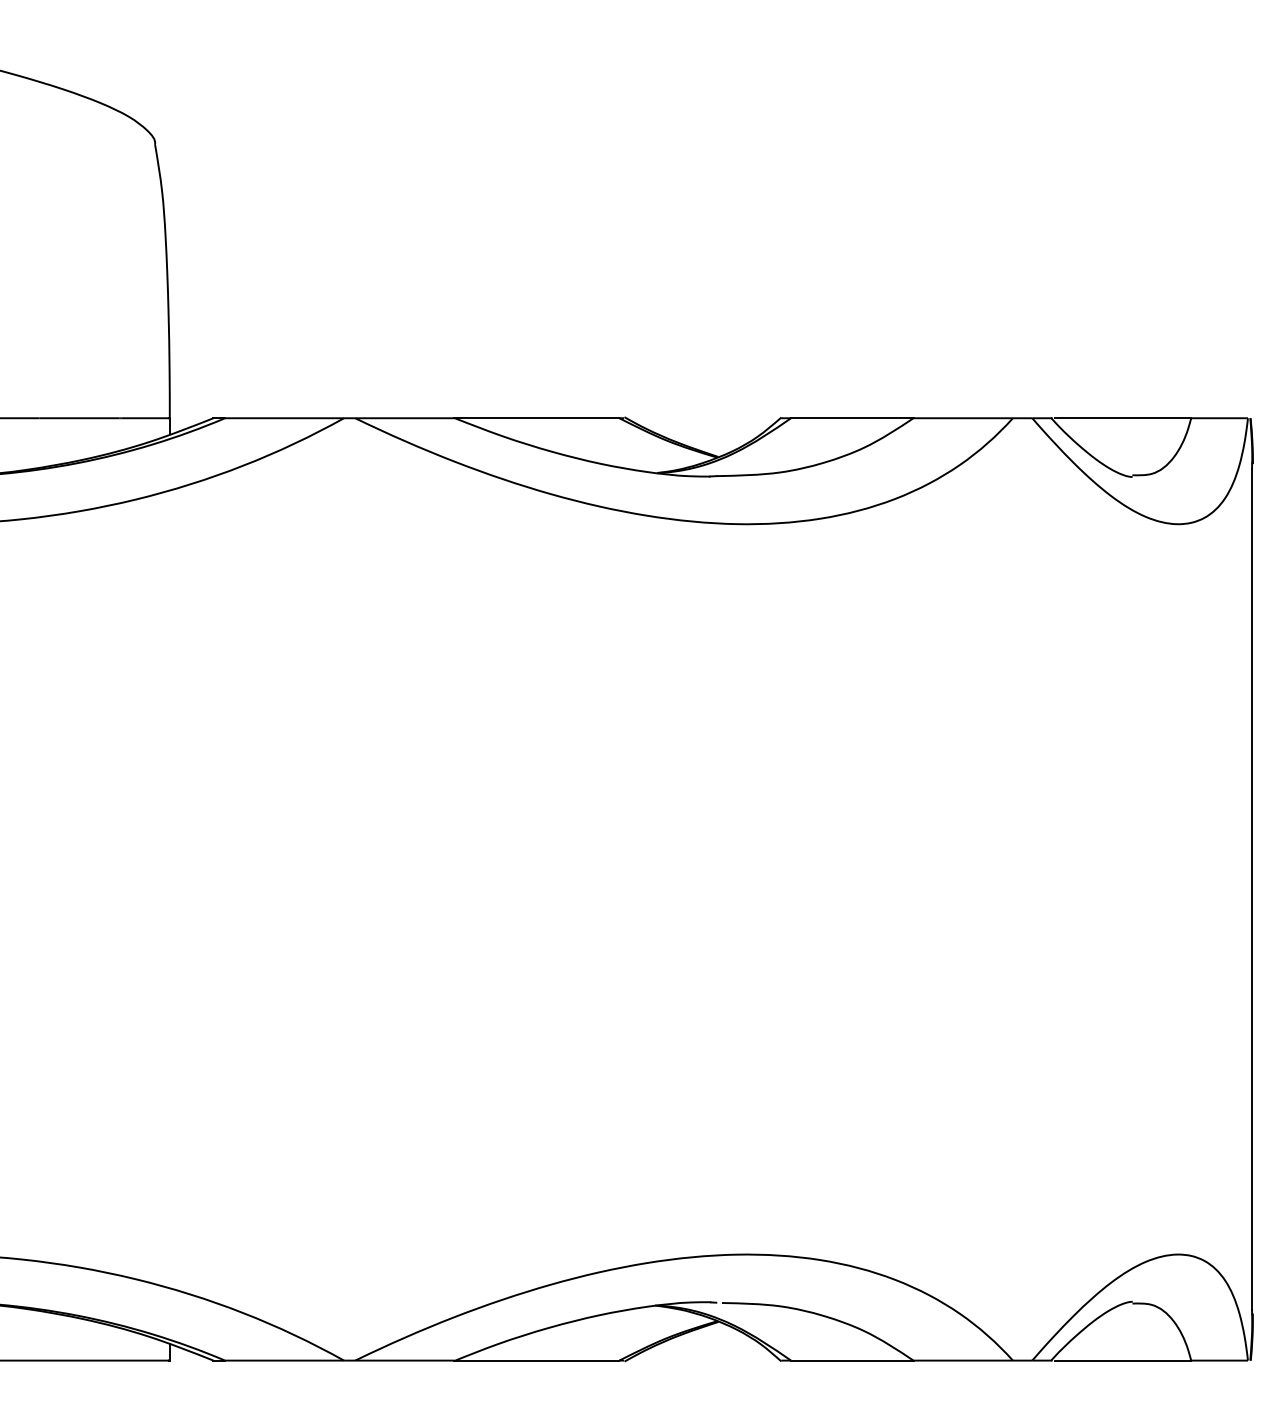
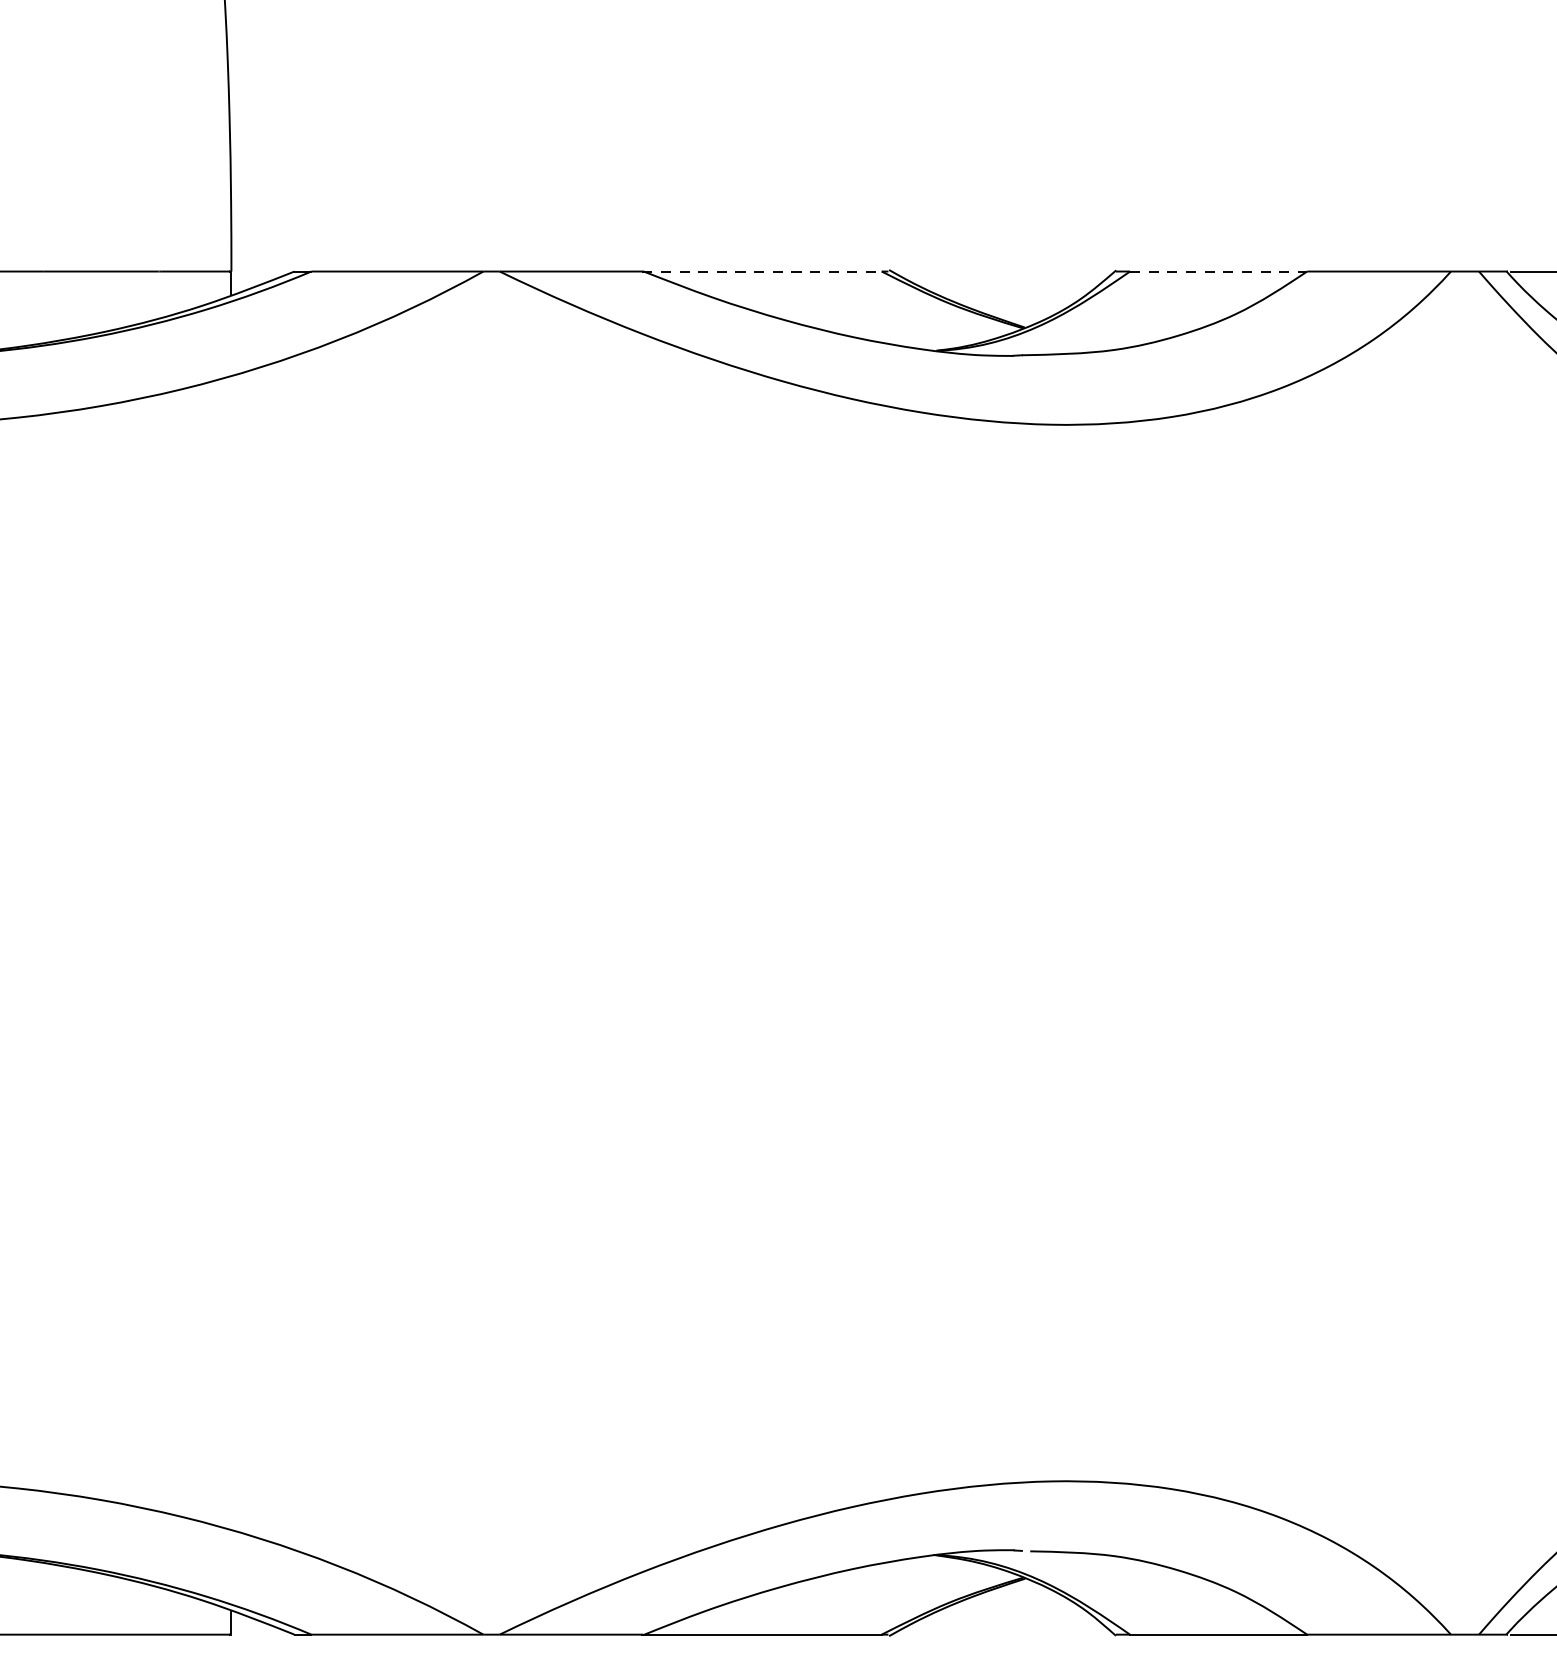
line: (536, 418) -> (761, 271), solid -> dashed
line: (852, 418) -> (1218, 271), solid -> dashed

